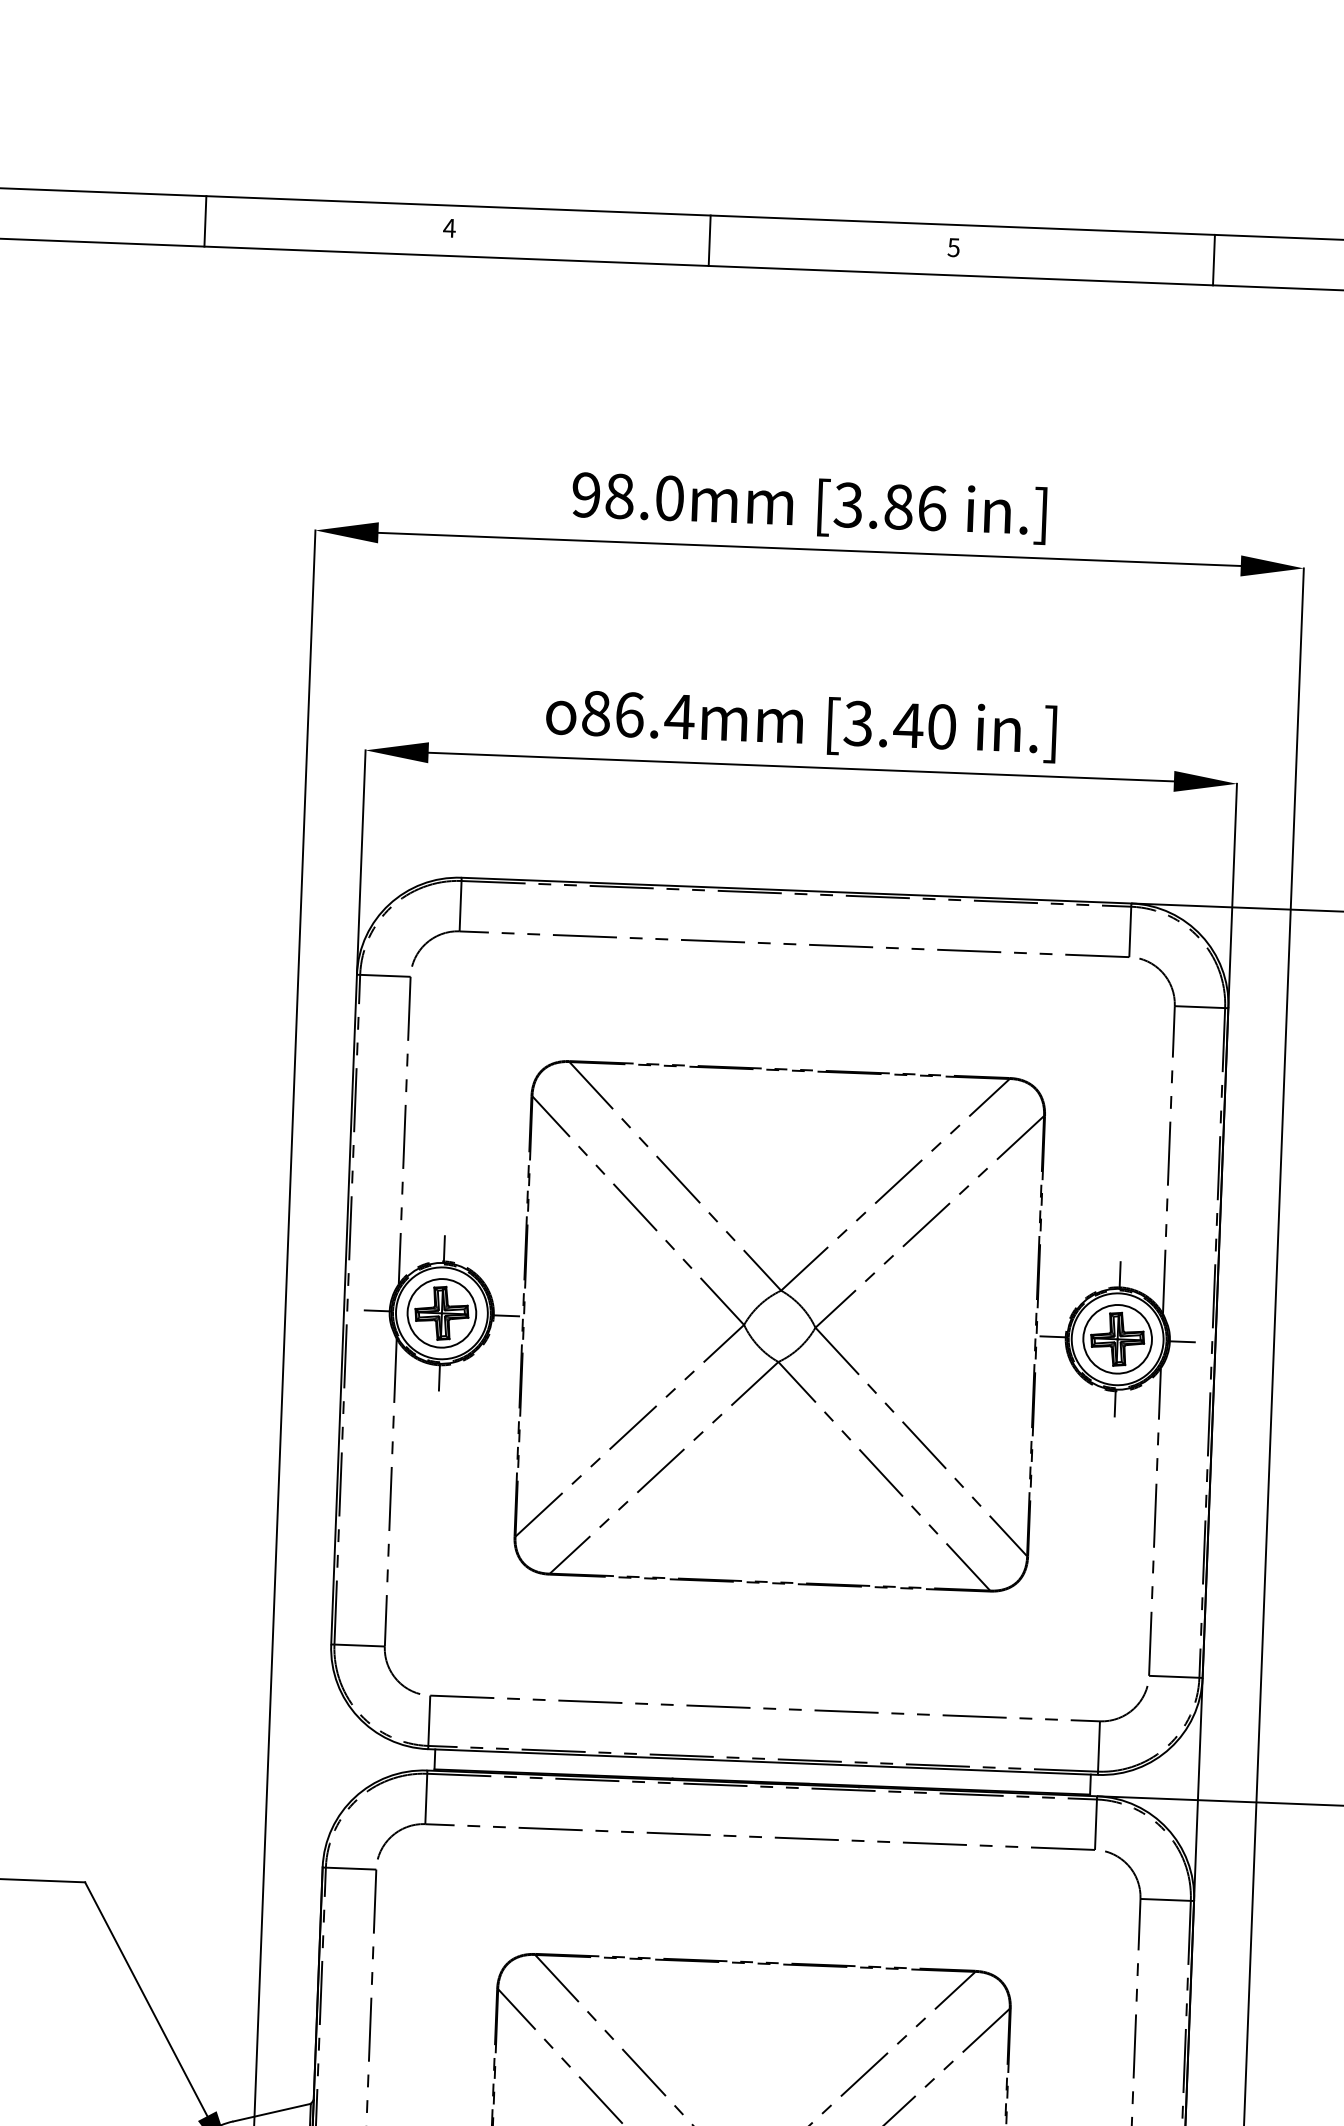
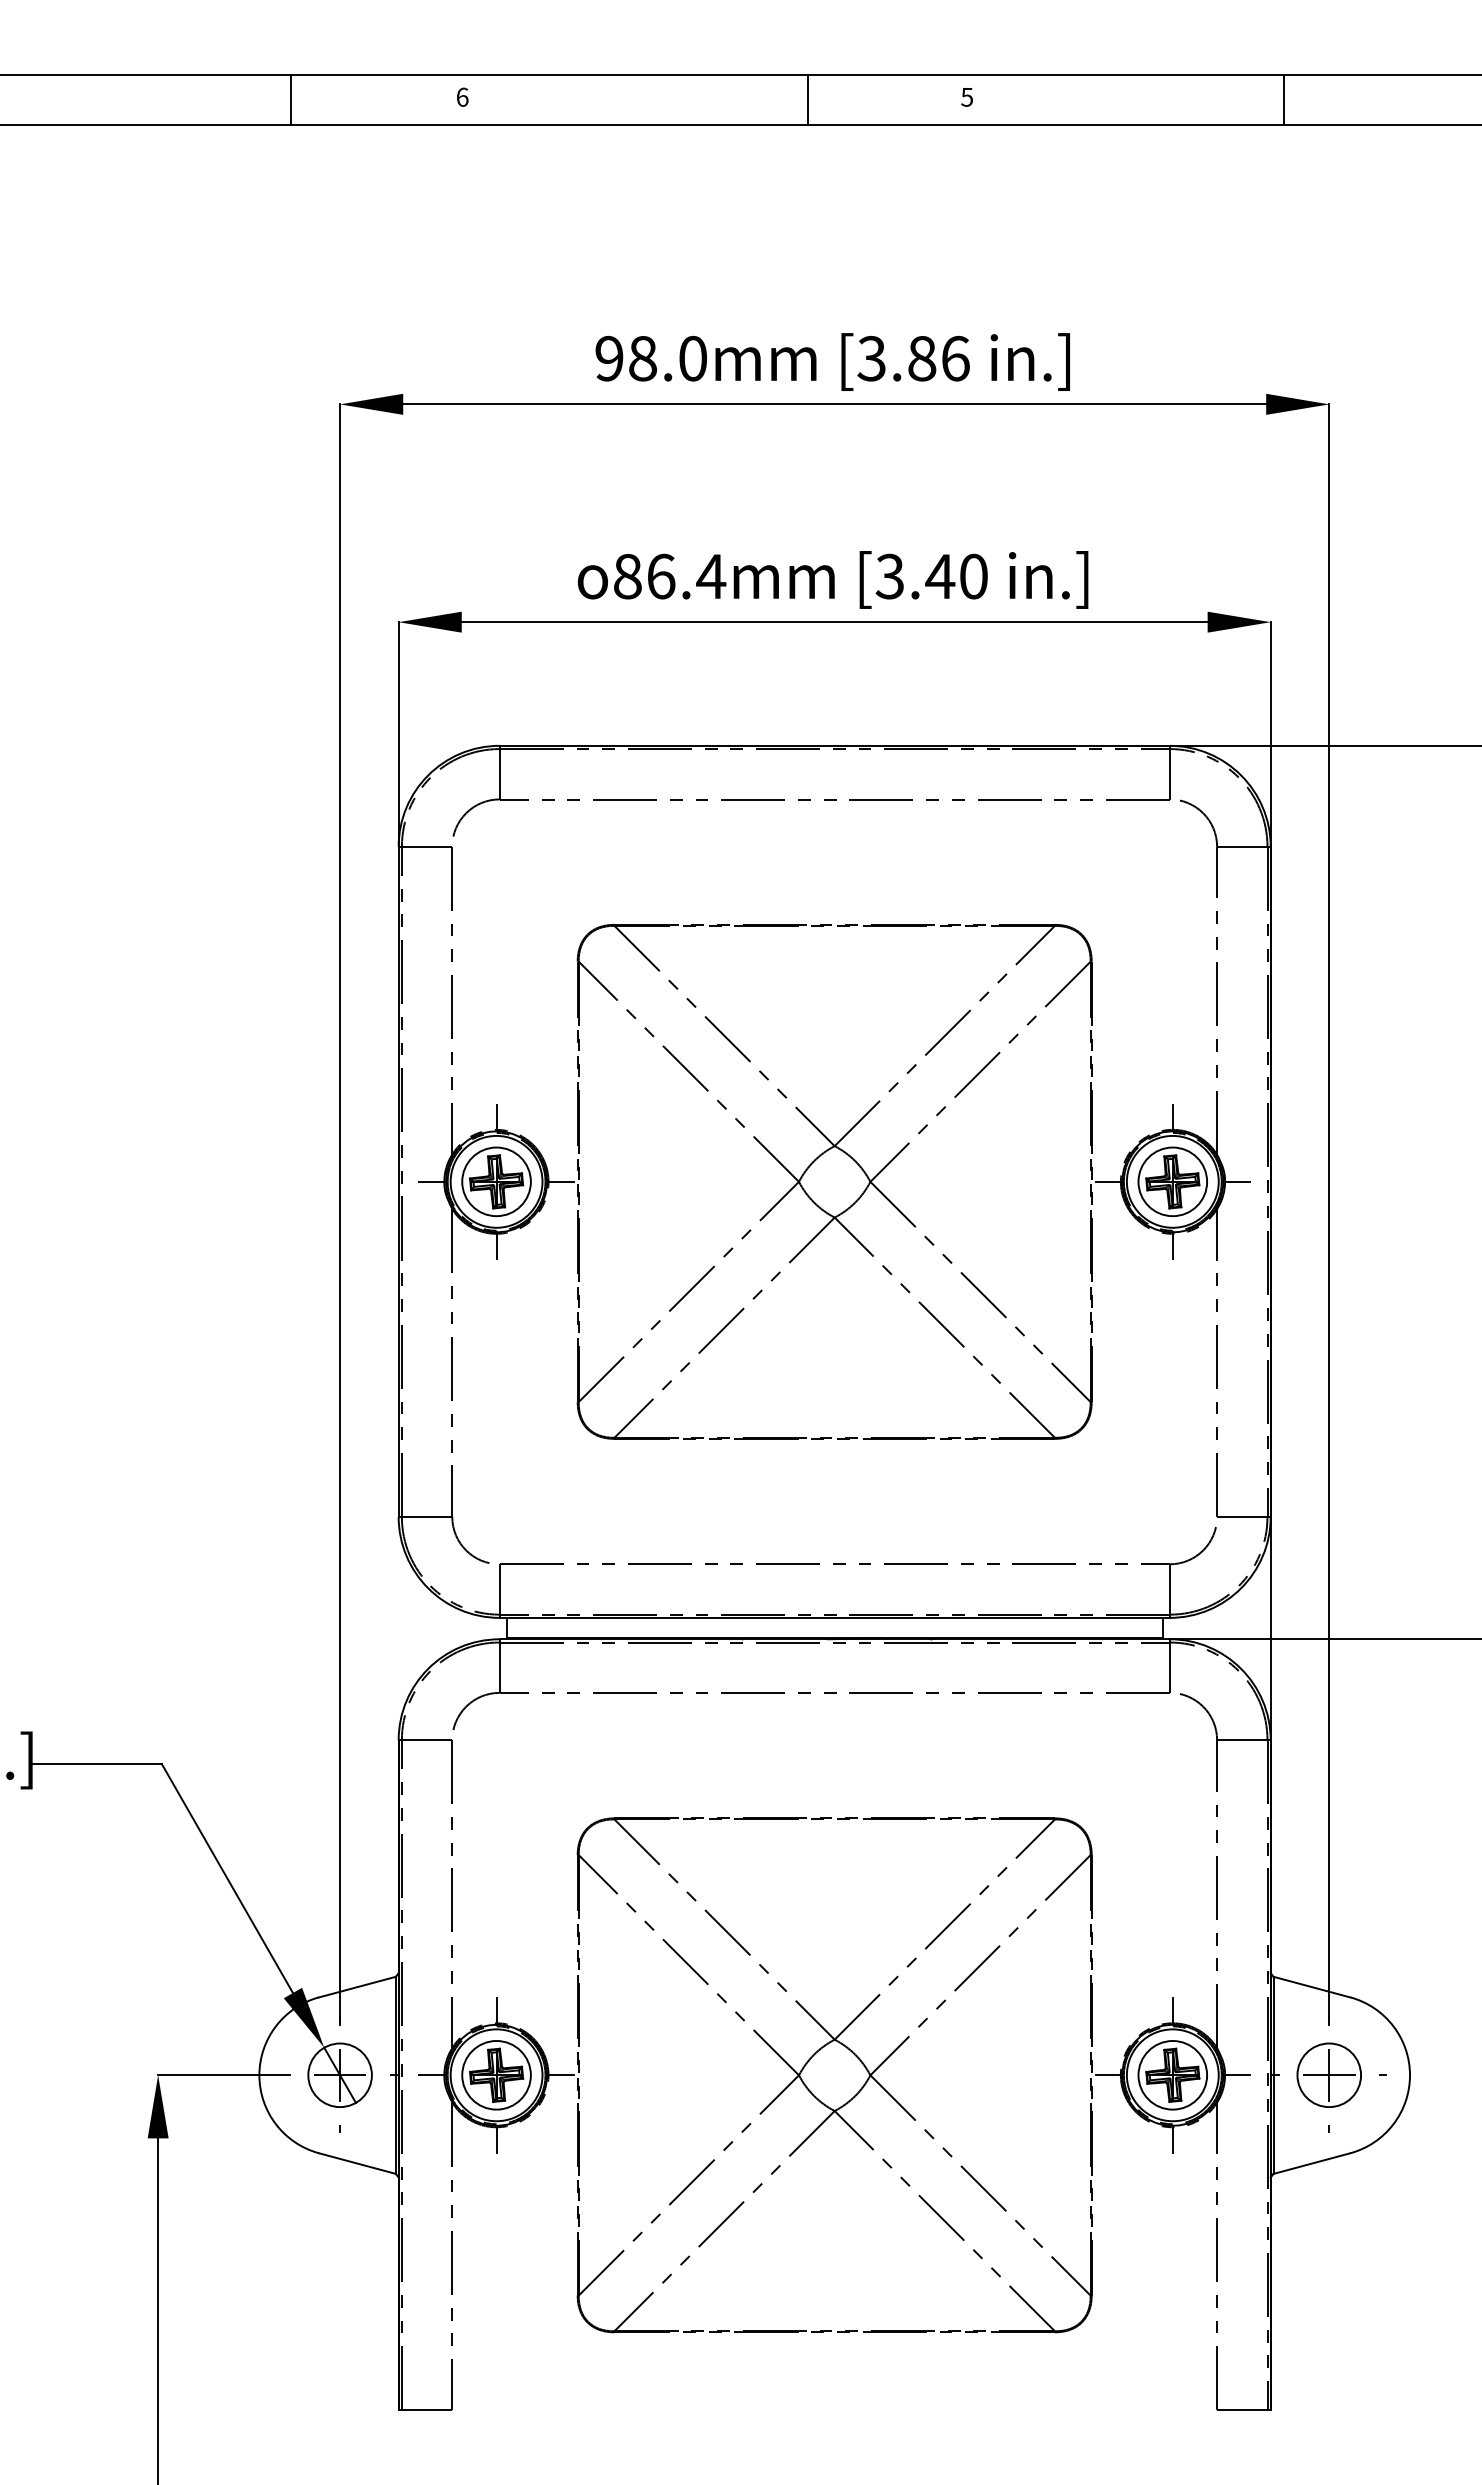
line: (205, 221) -> (291, 99), moved
text: (449, 227) -> (462, 96), 4 -> 6
line: (709, 240) -> (807, 99), moved
line: (1213, 259) -> (1283, 99), moved

